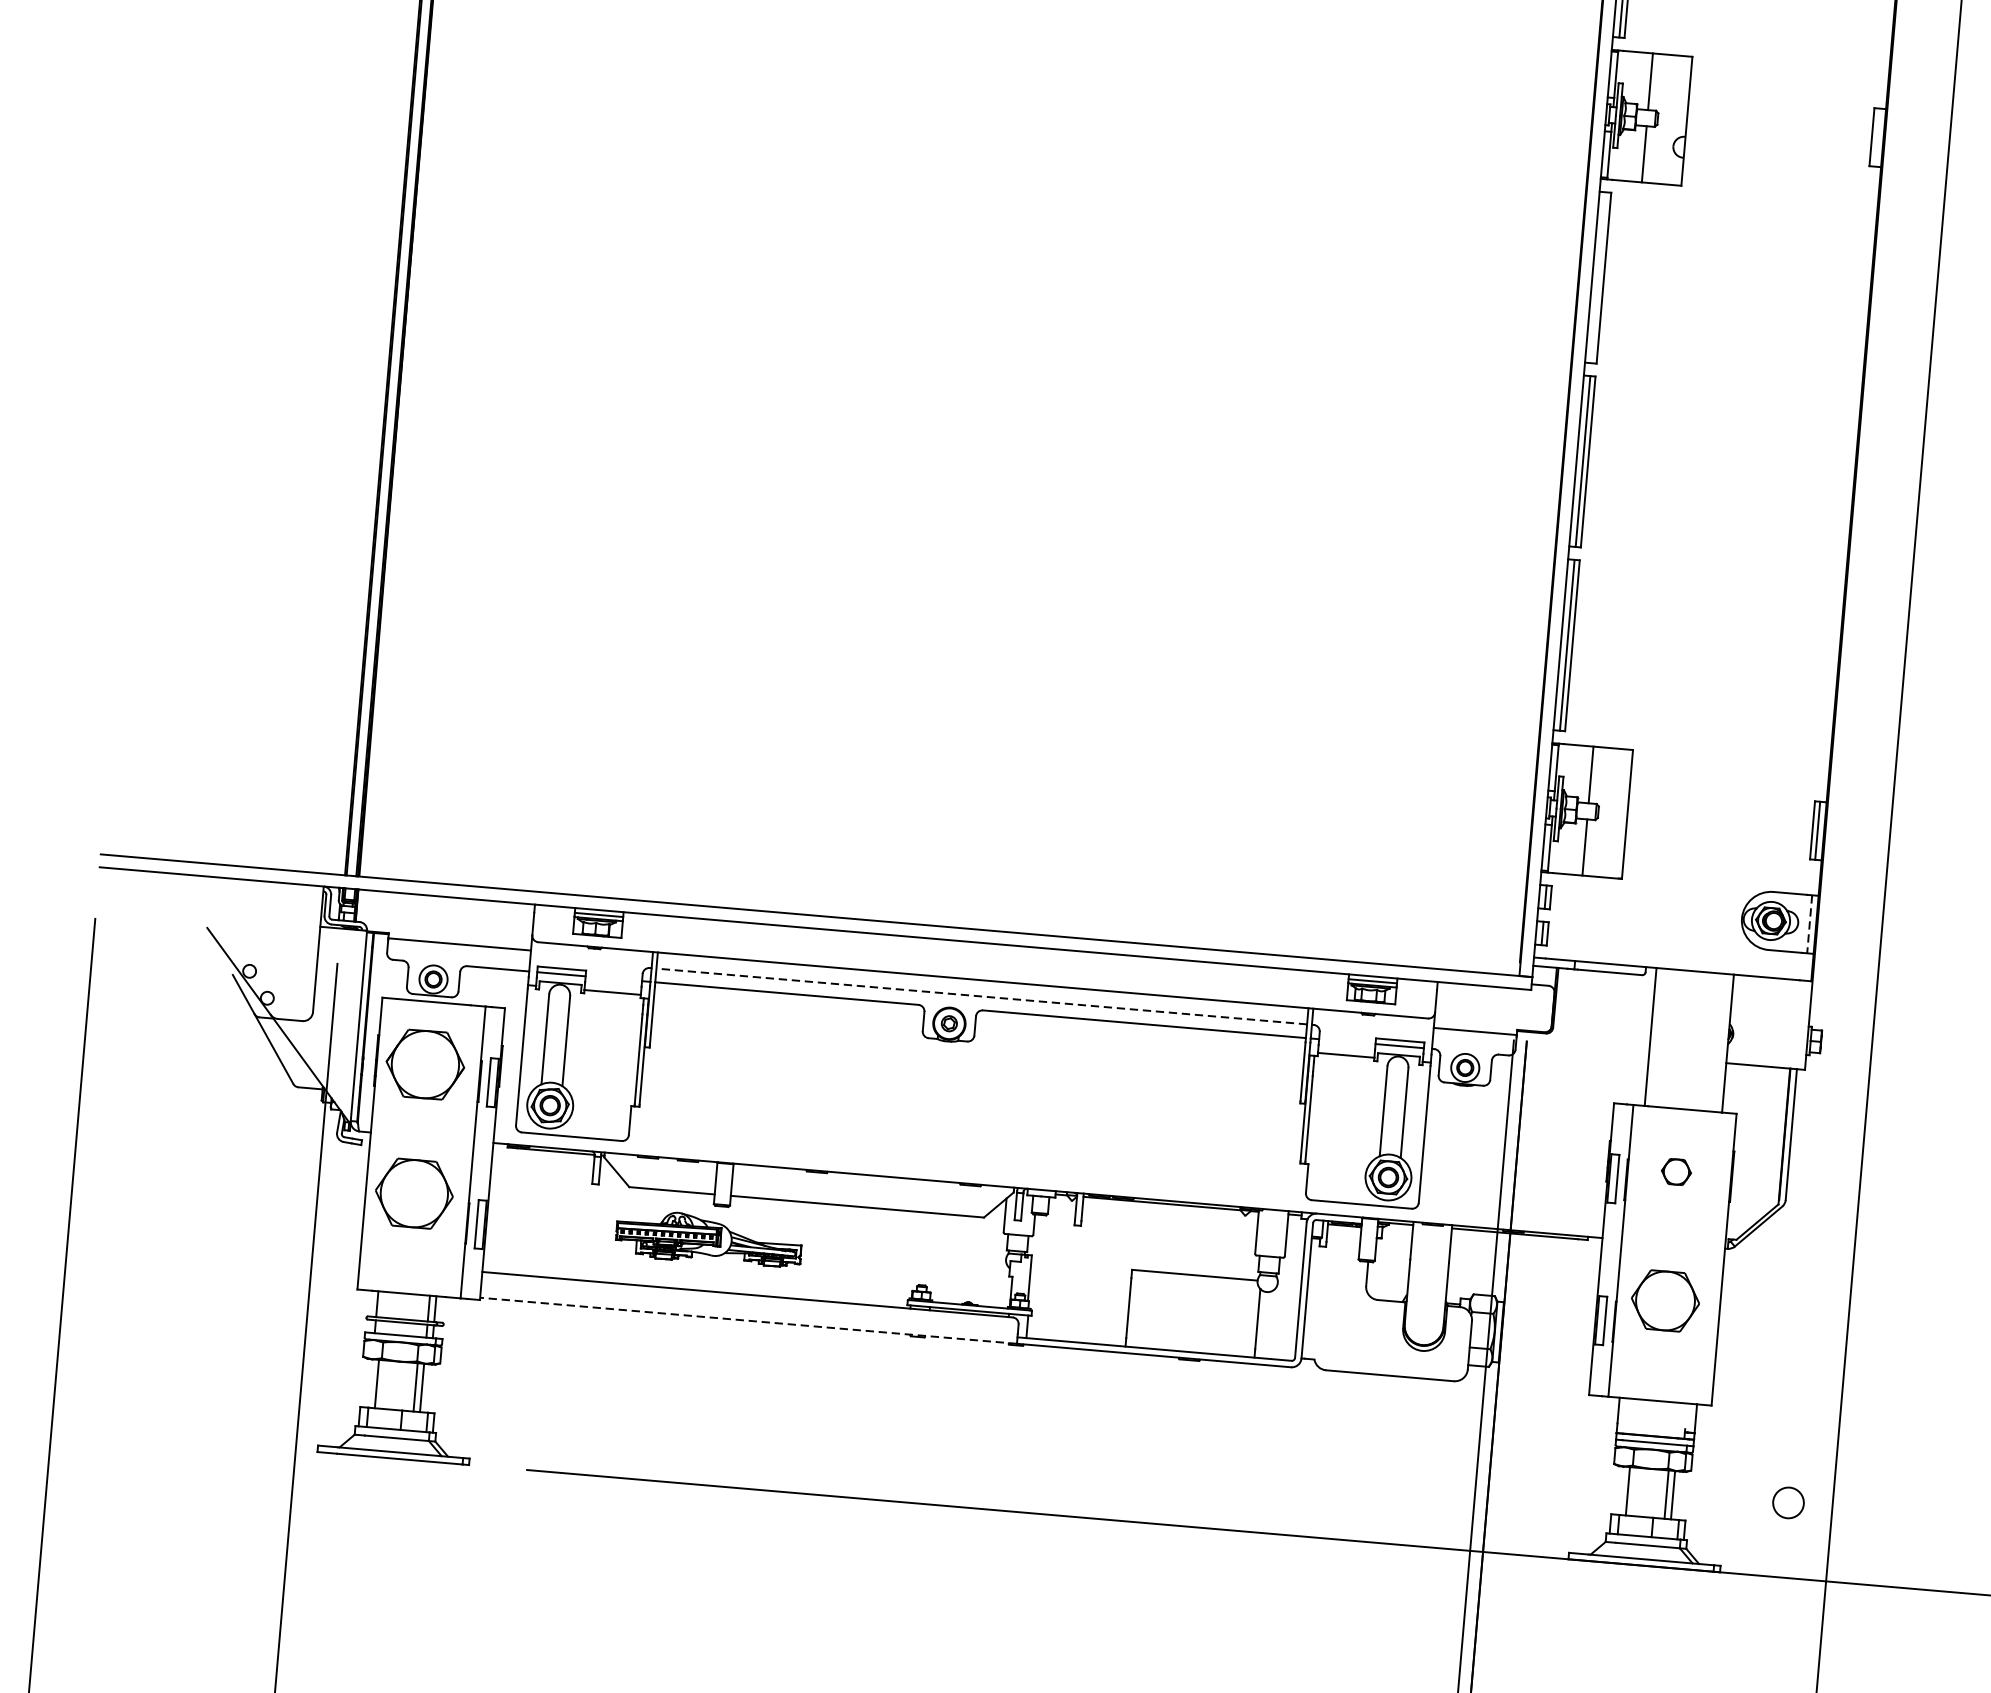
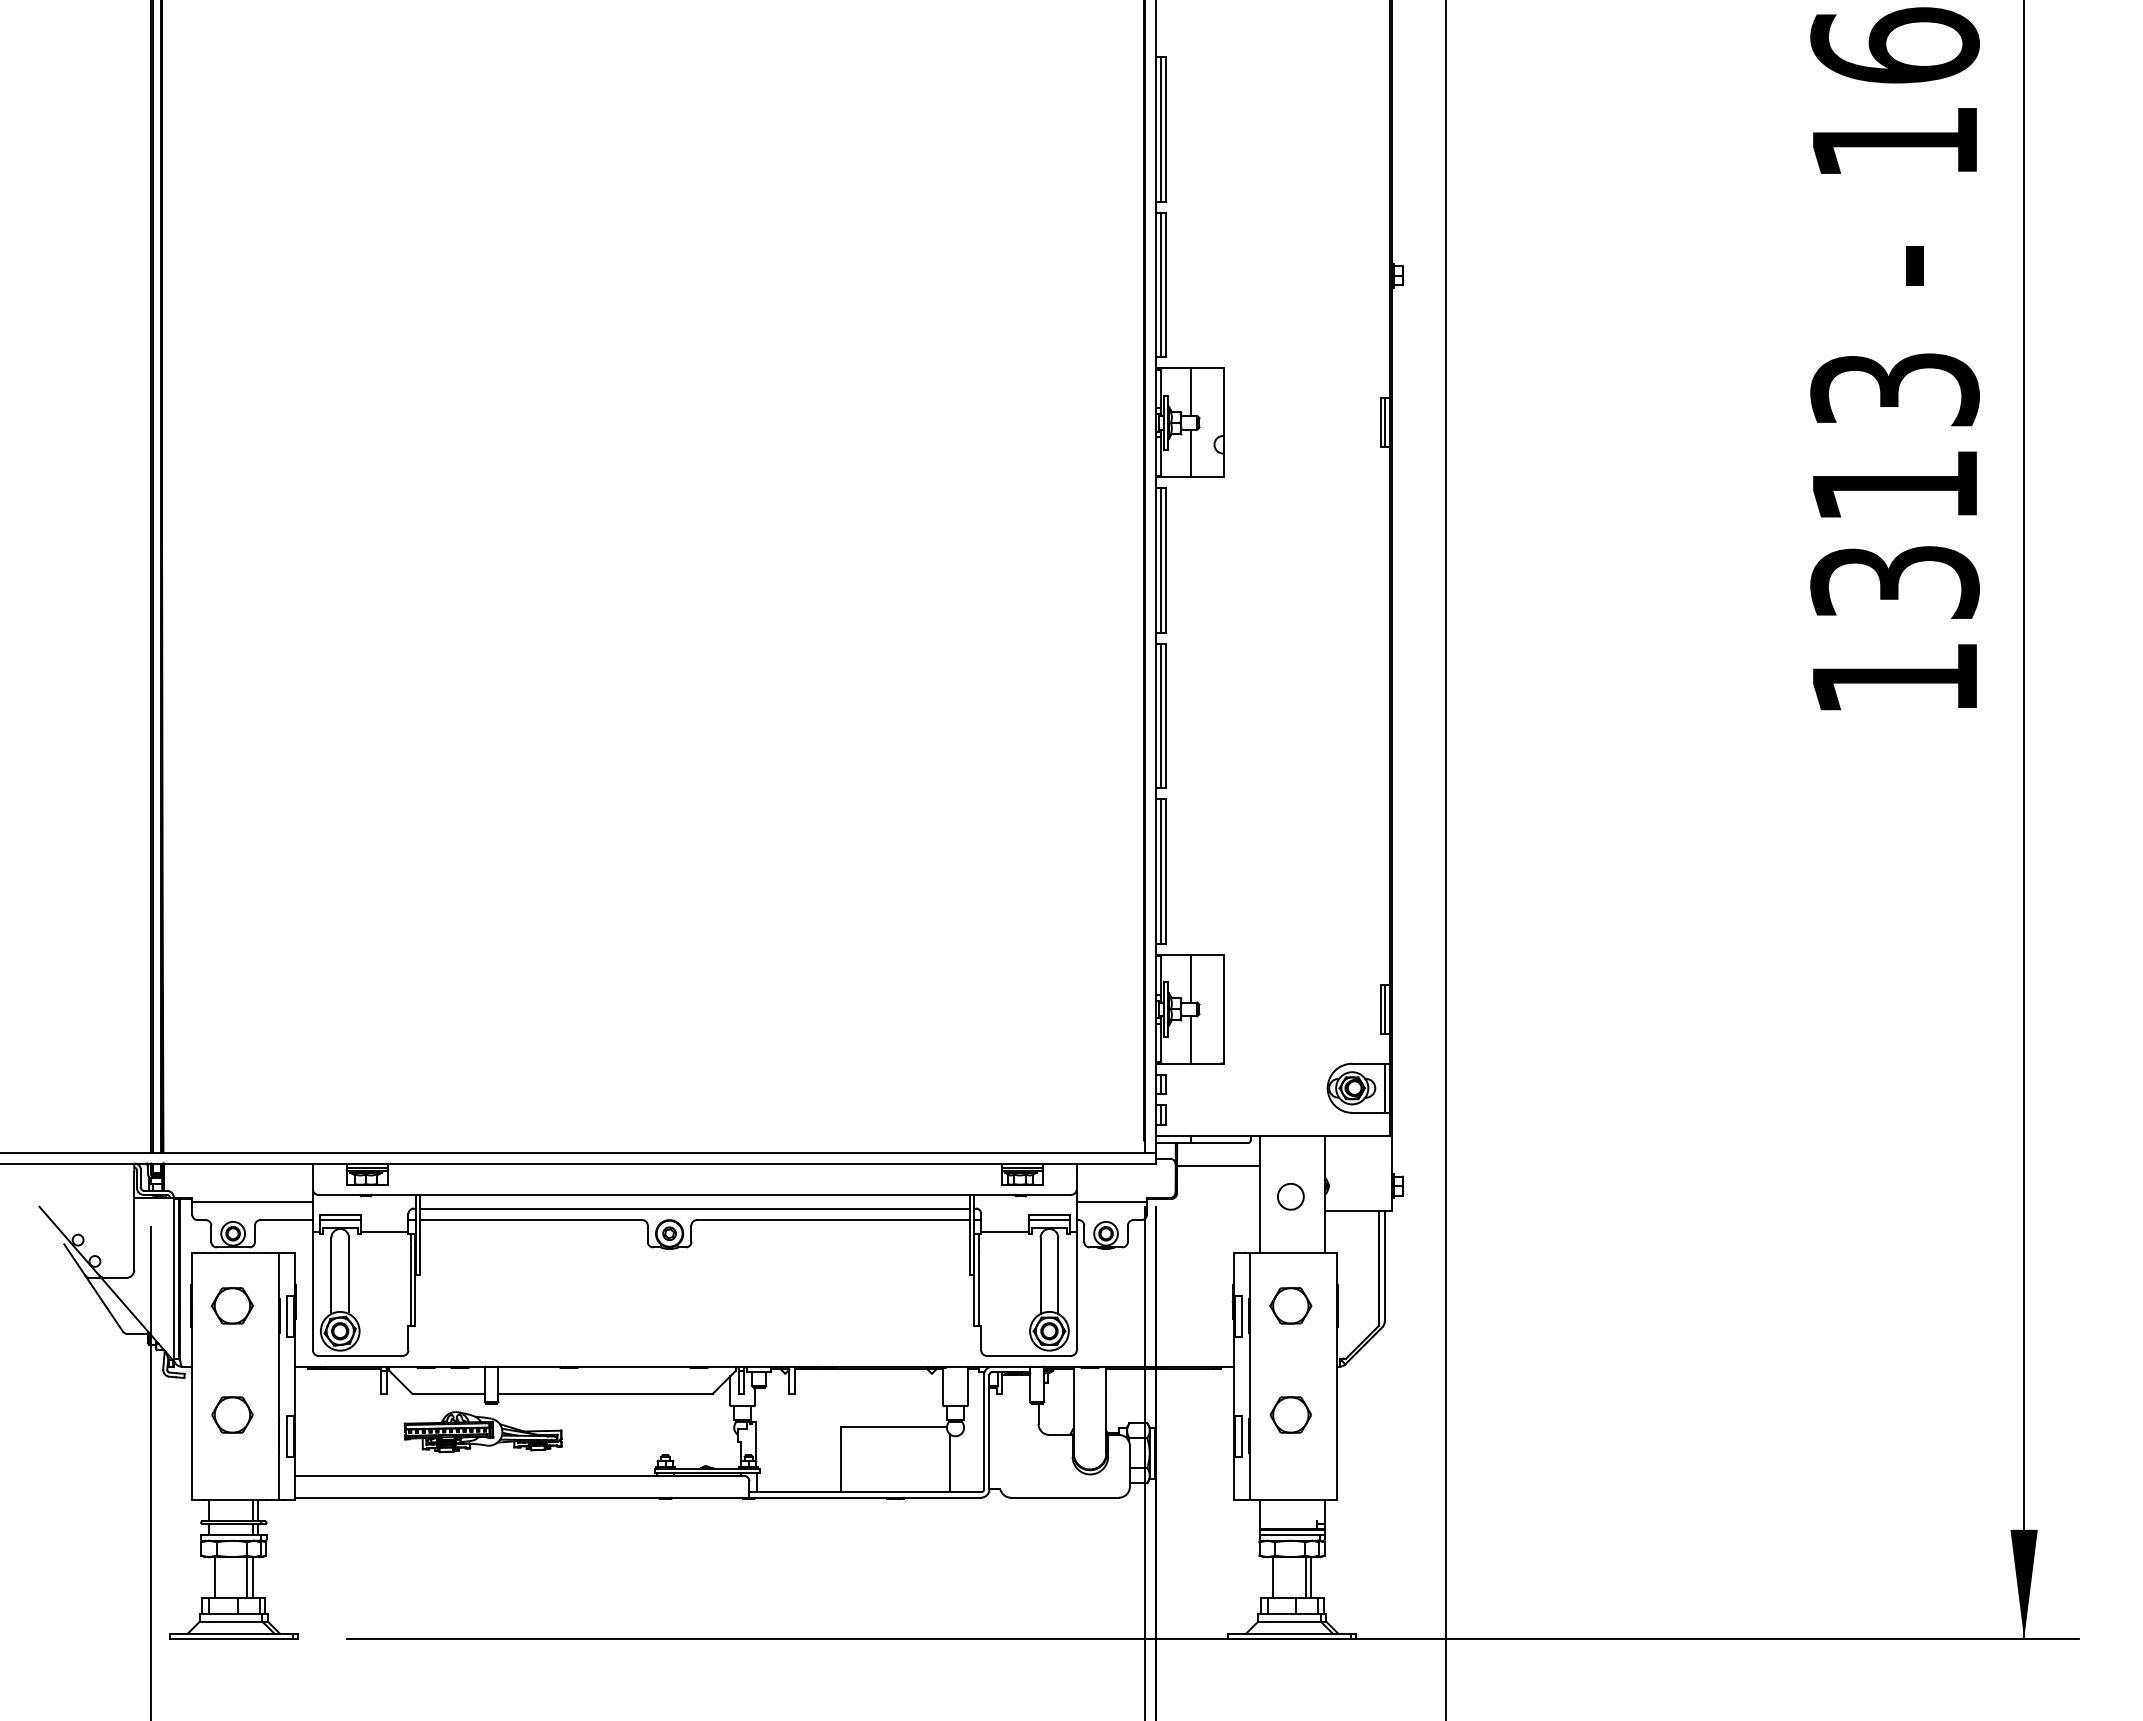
line: (1876, 137) -> (1384, 422), added
line: (1599, 277) -> (1161, 560), added
line: (1809, 924) -> (1384, 1088), dashed -> solid
line: (981, 996) -> (694, 1208), dashed -> solid
line: (1604, 999) -> (1218, 1166), added
part: (425, 1064) -> (232, 1305), size x0.62
part: (1676, 1171) -> (1290, 1305), size x1.67
part: (414, 1193) -> (232, 1414), size x0.62
part: (1664, 1300) -> (1290, 1414), size x0.71
line: (747, 1320) -> (521, 1497), dashed -> solid
circle: (1788, 1502) -> (1290, 1196), moved

